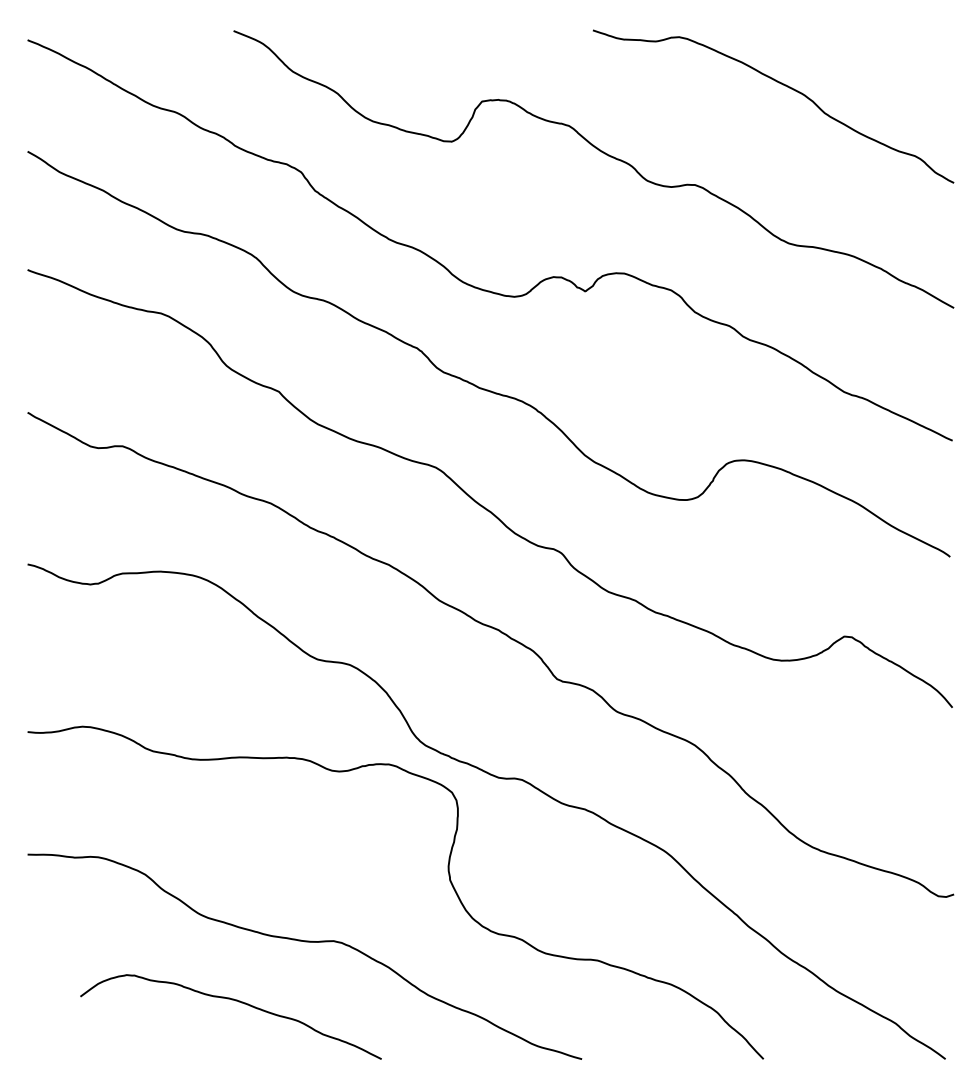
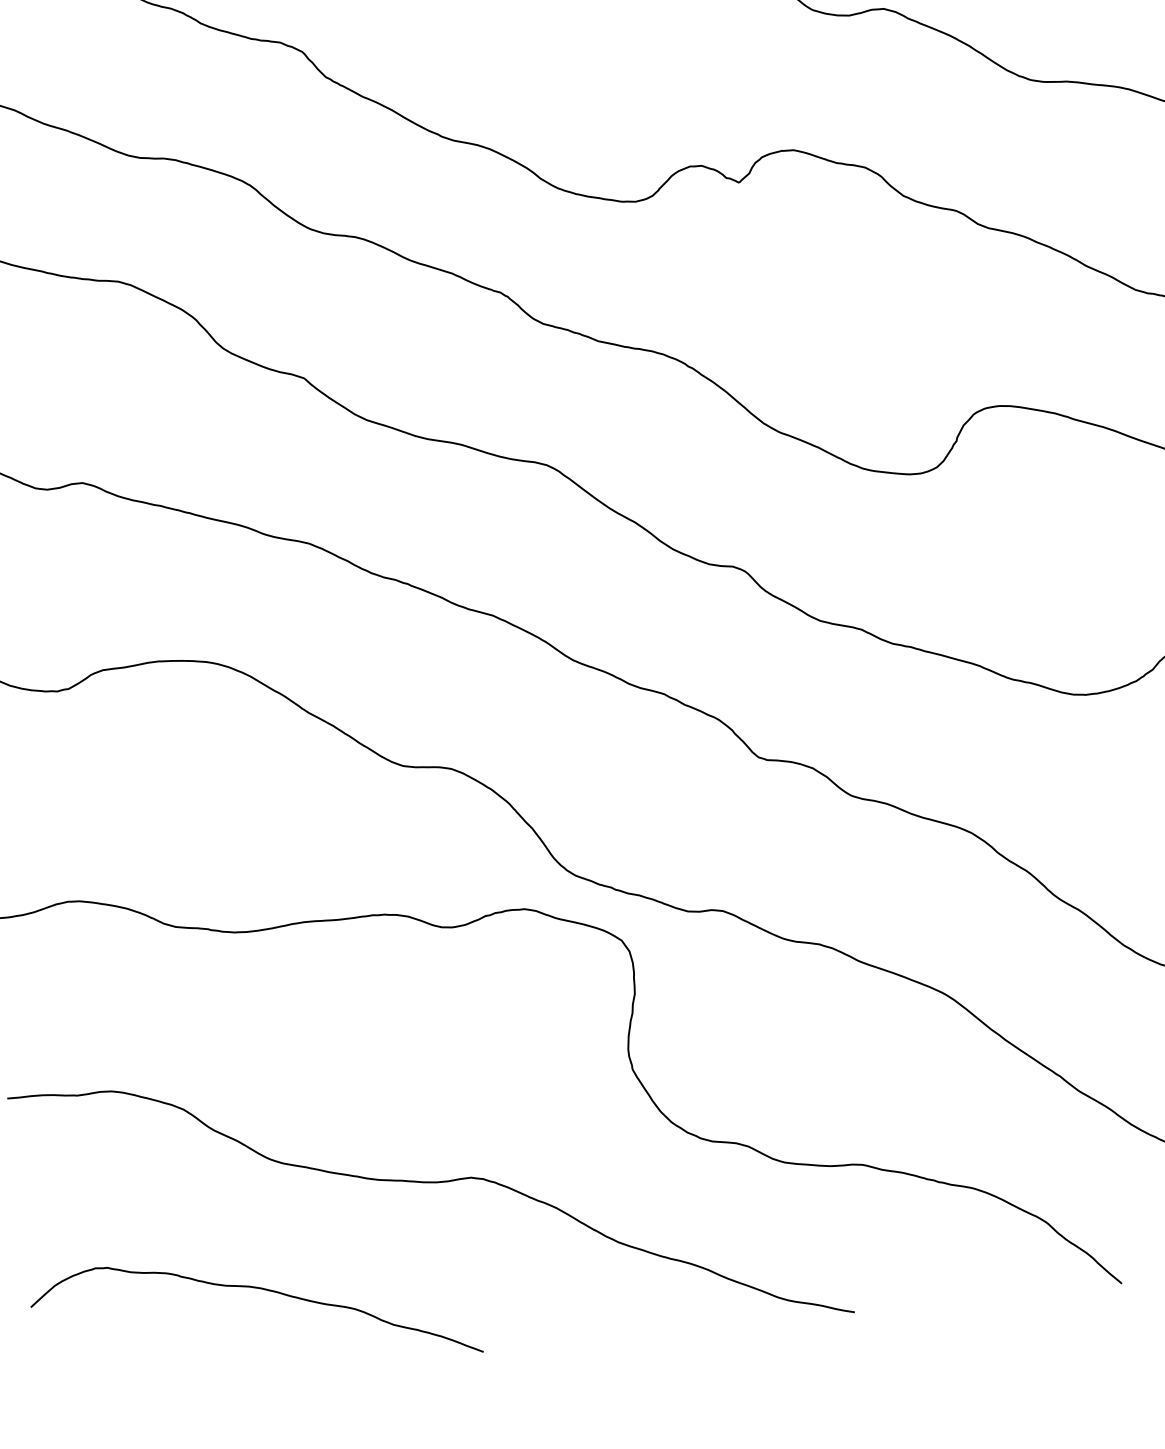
curve: (235, 1001) -> (259, 1290), moved

